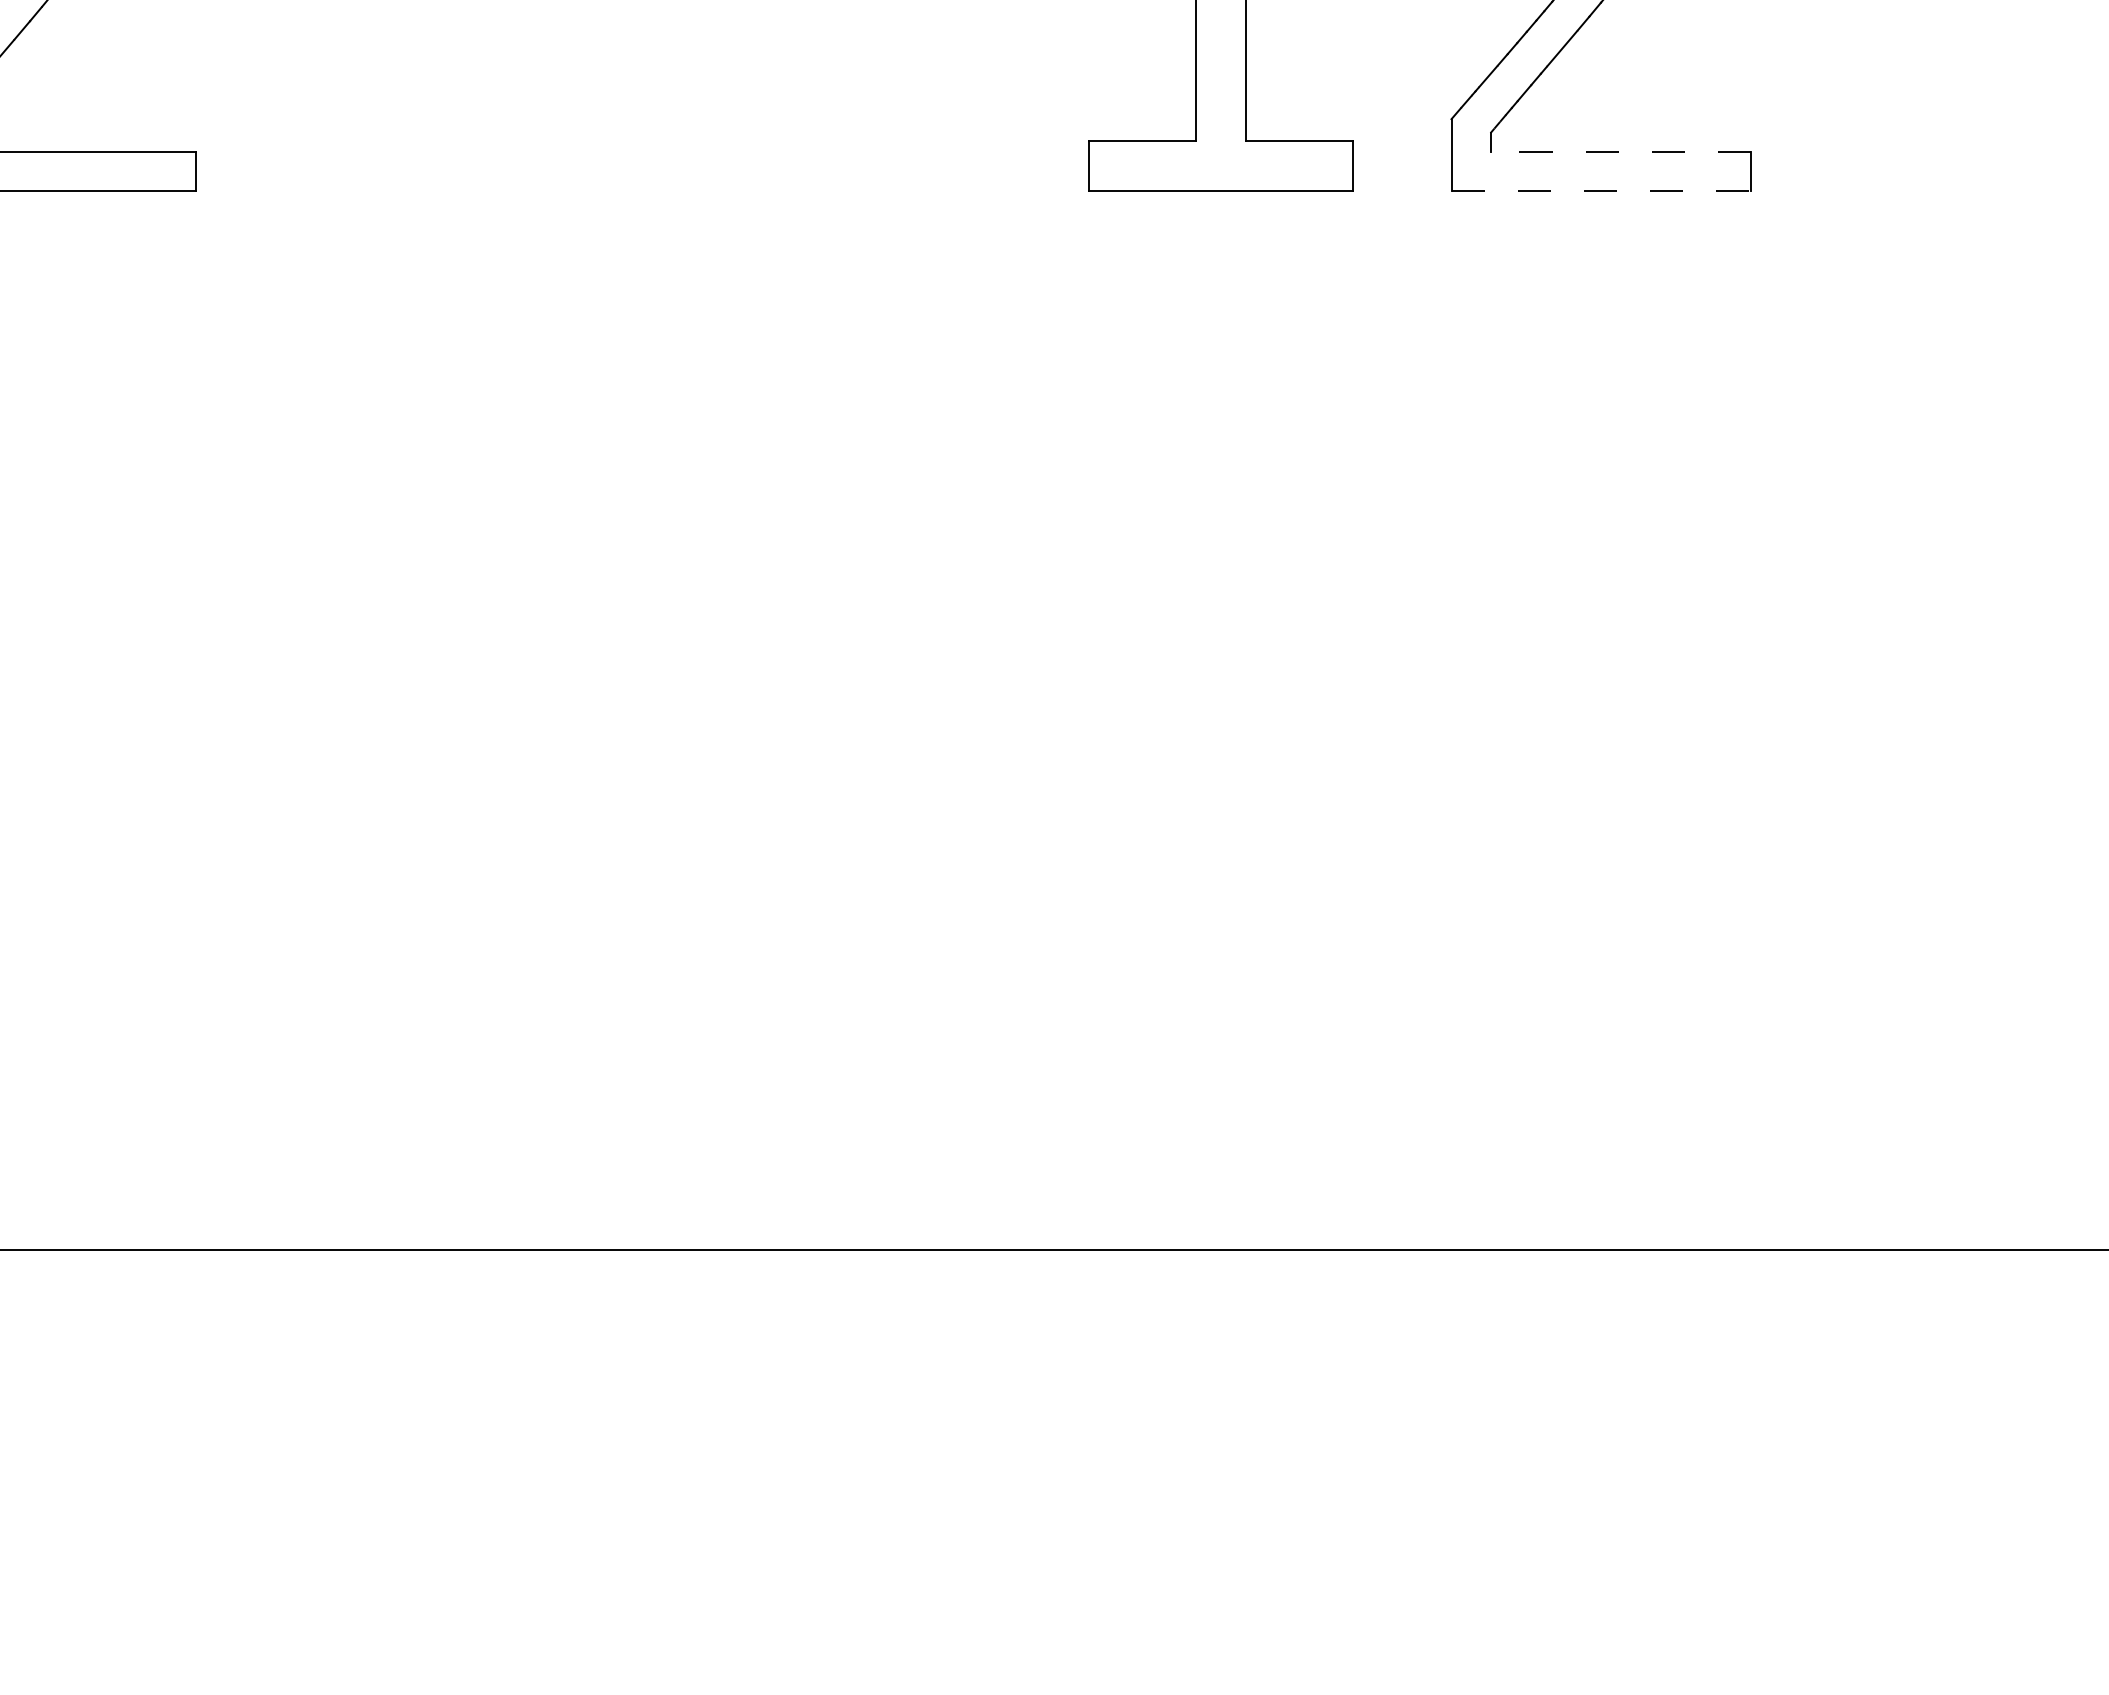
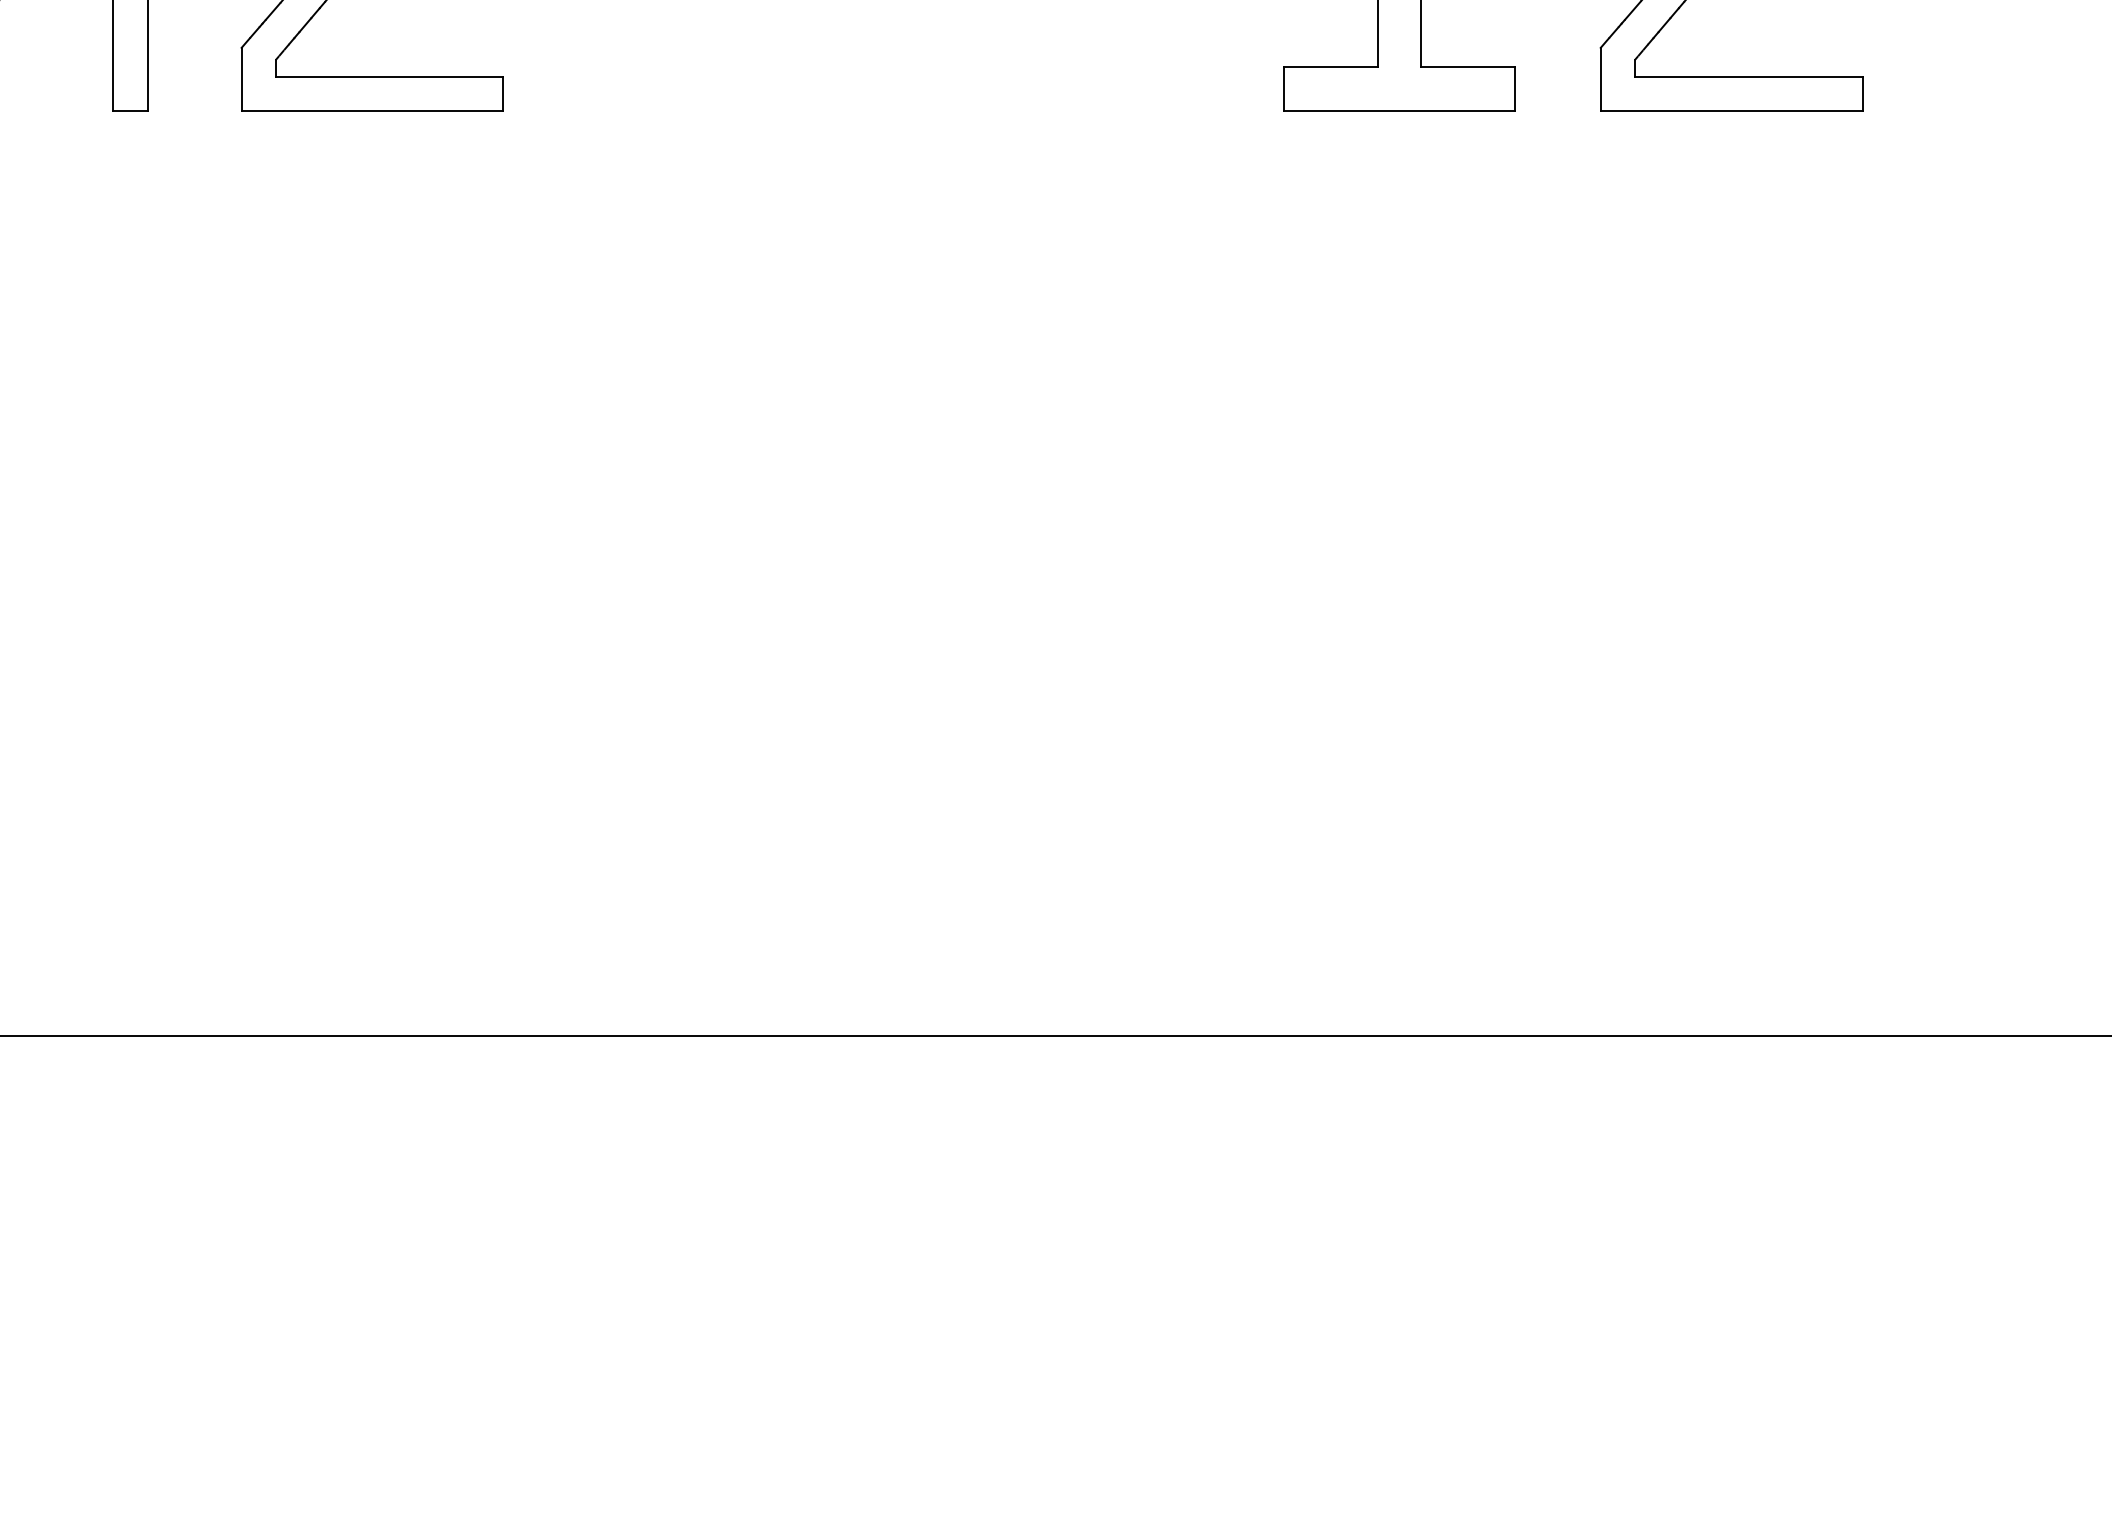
line: (1620, 151) -> (1748, 76), dashed -> solid
line: (1601, 190) -> (1731, 110), dashed -> solid

